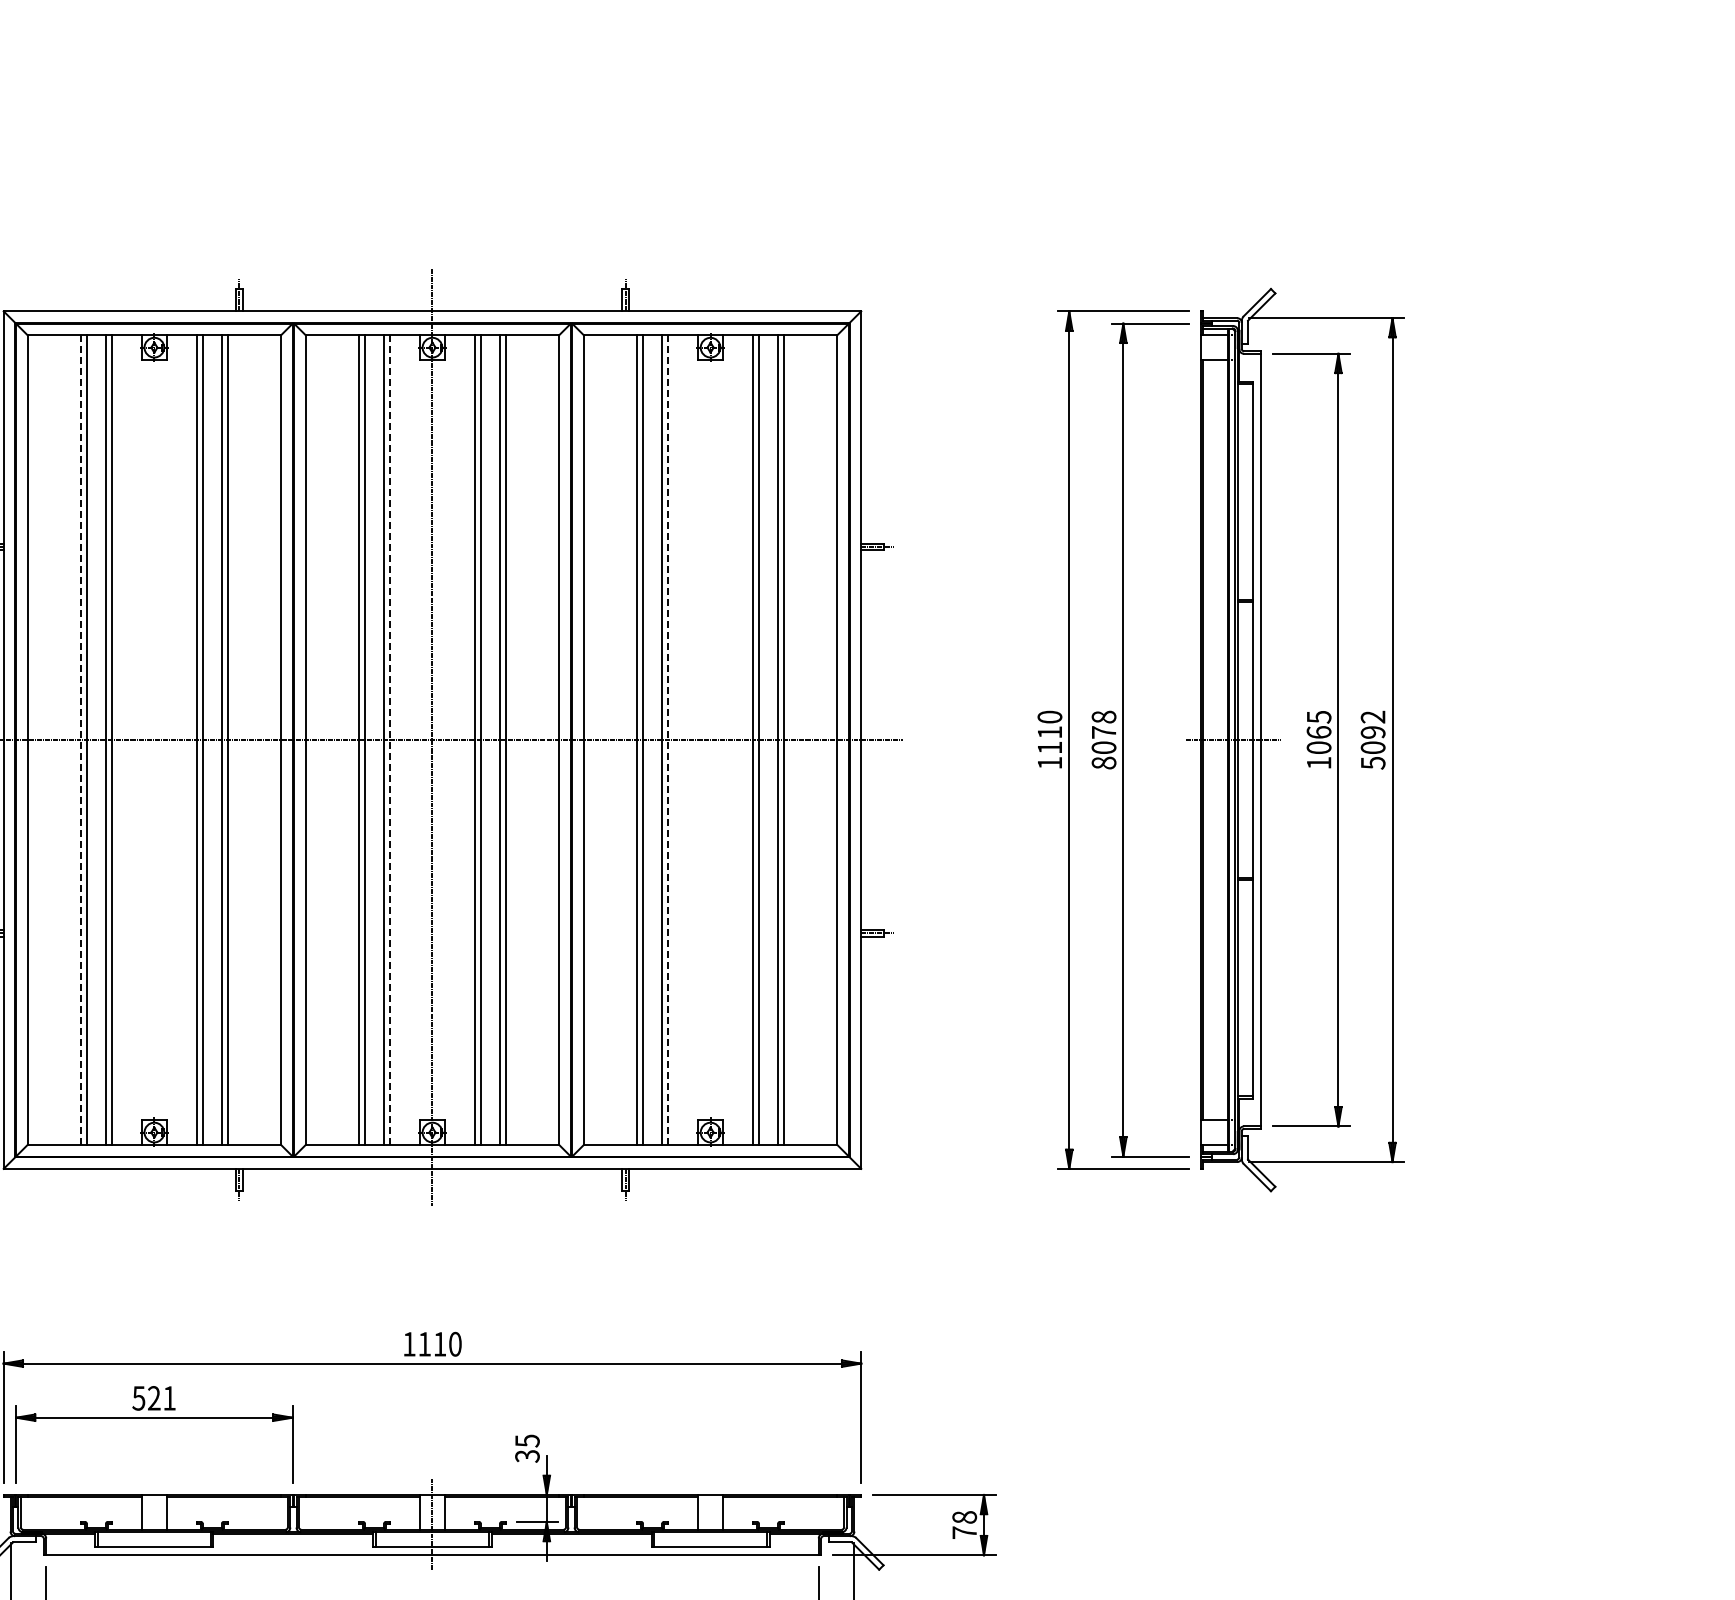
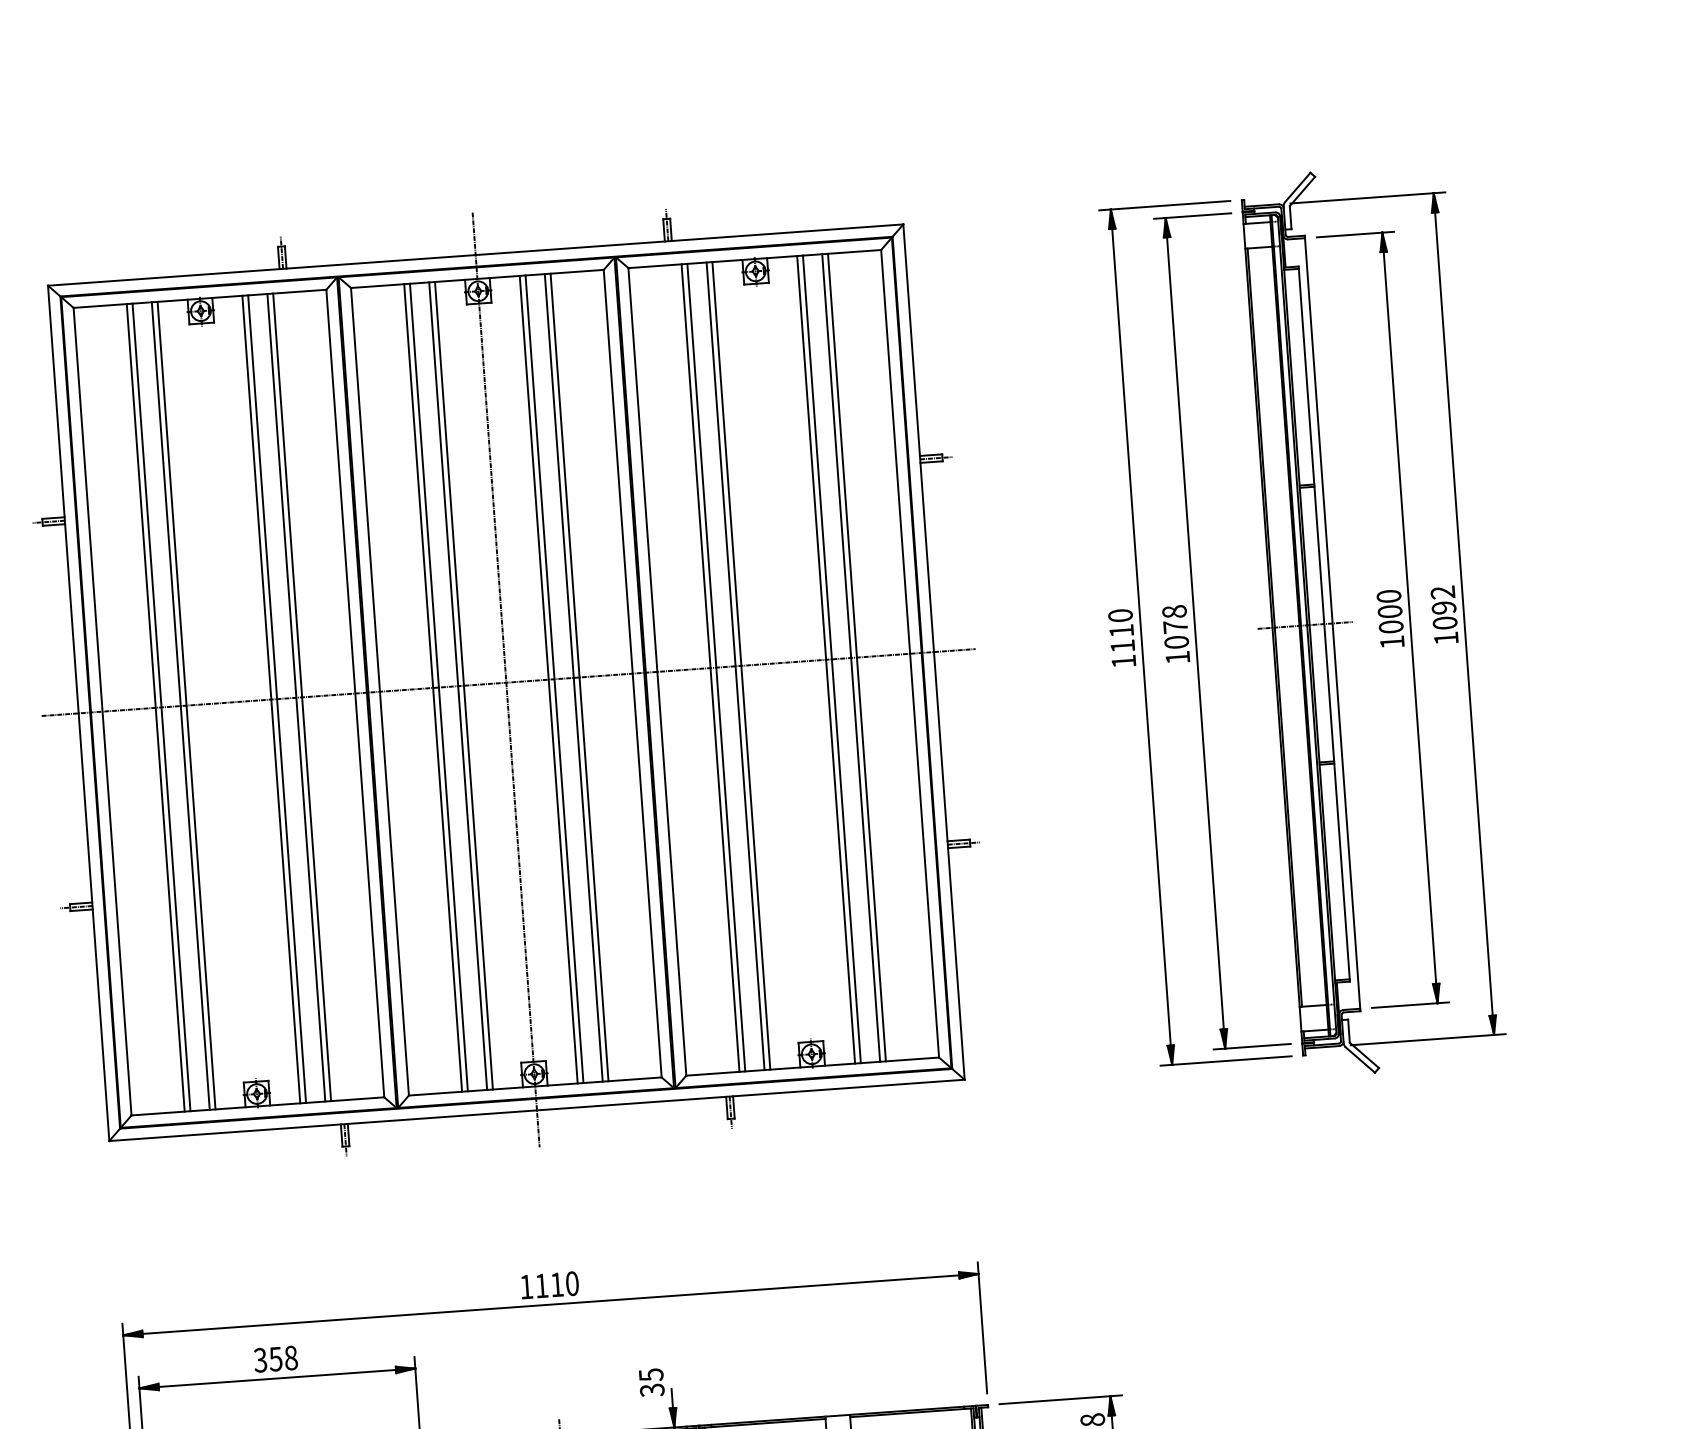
text: (1318, 724) -> (1388, 603), 1065 -> 1000
line: (80, 740) -> (155, 708), dashed -> solid
line: (390, 740) -> (464, 686), dashed -> solid
line: (668, 740) -> (741, 666), dashed -> solid
text: (1103, 762) -> (1177, 657), 8078 -> 1078
text: (1373, 763) -> (1446, 638), 5092 -> 1092
text: (154, 1398) -> (276, 1359), 521 -> 358

